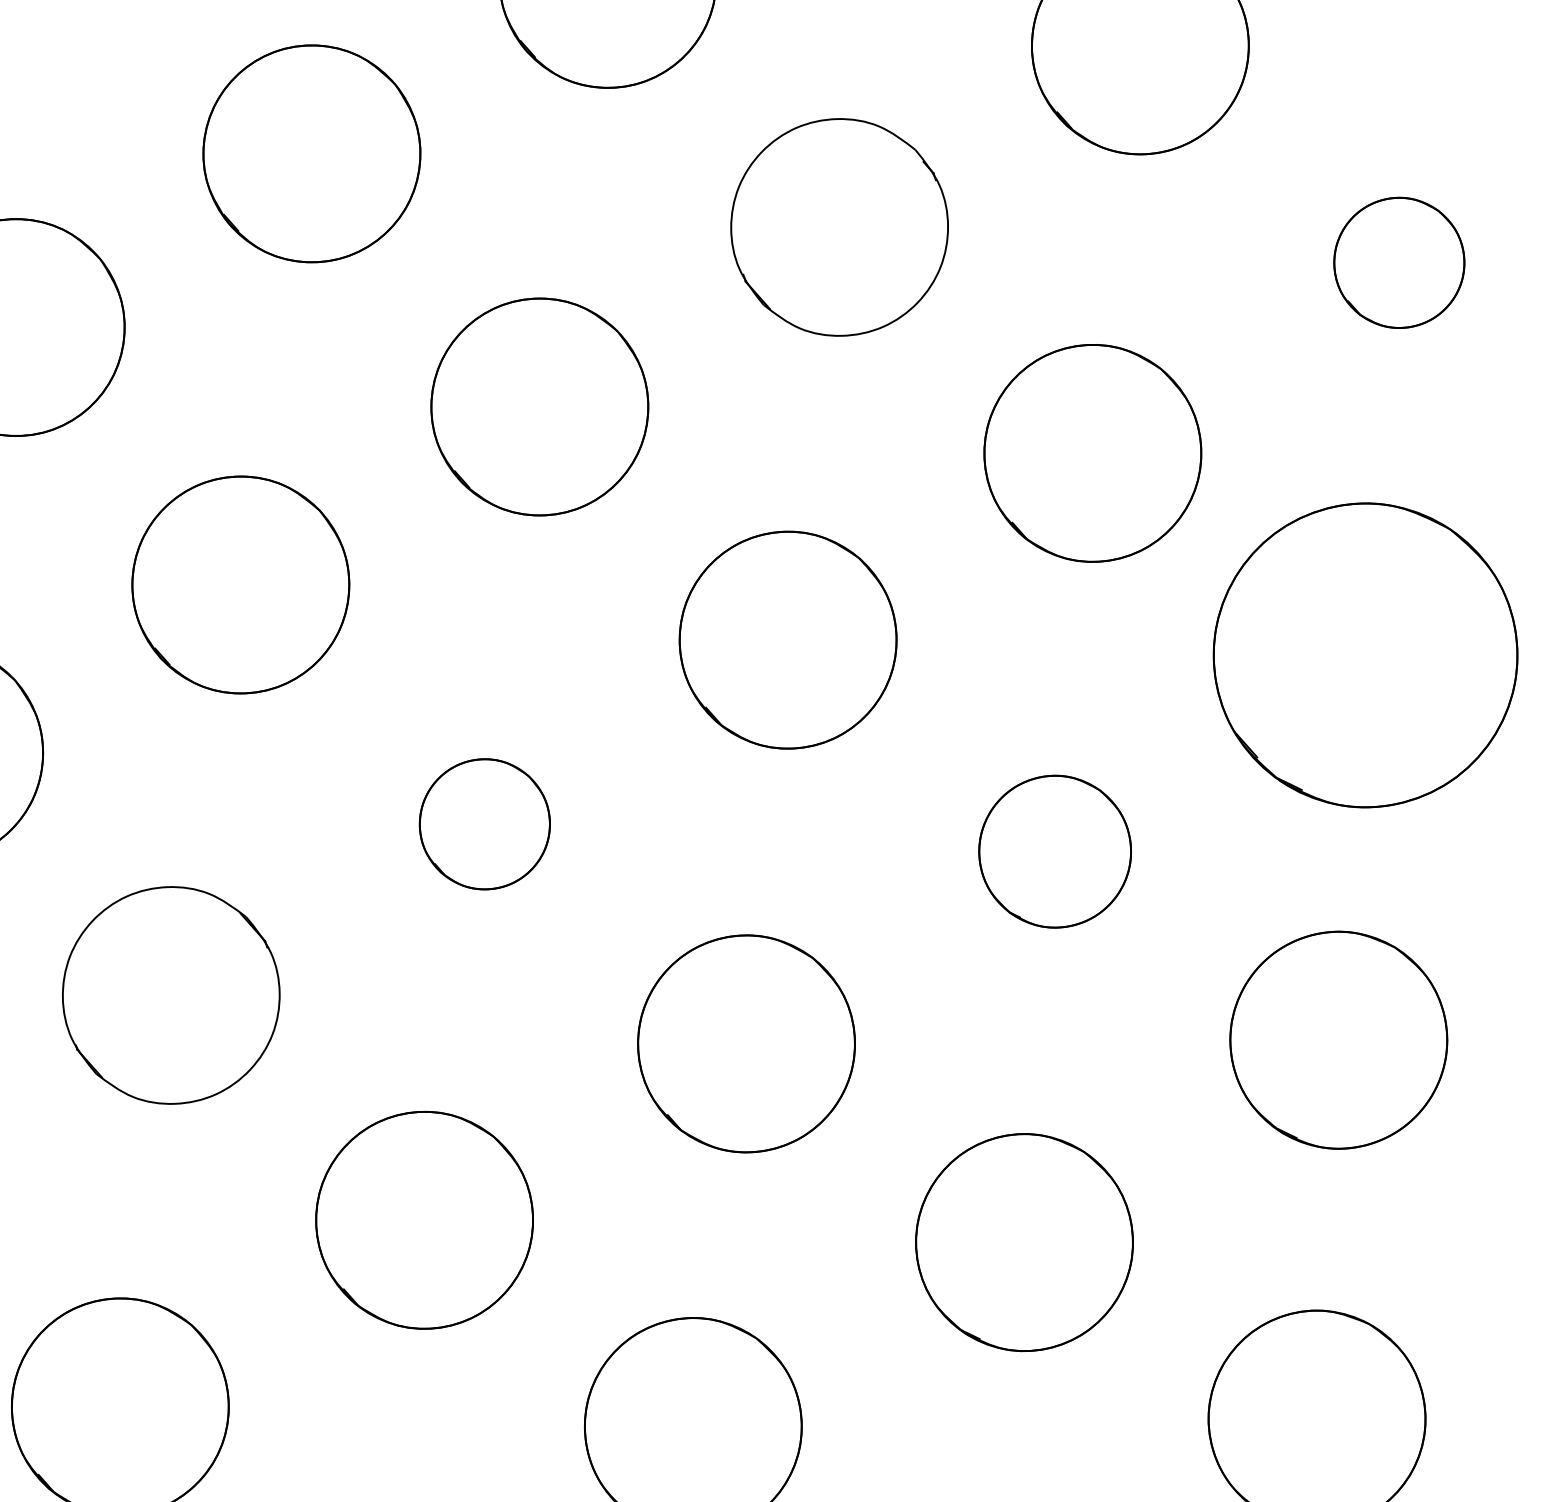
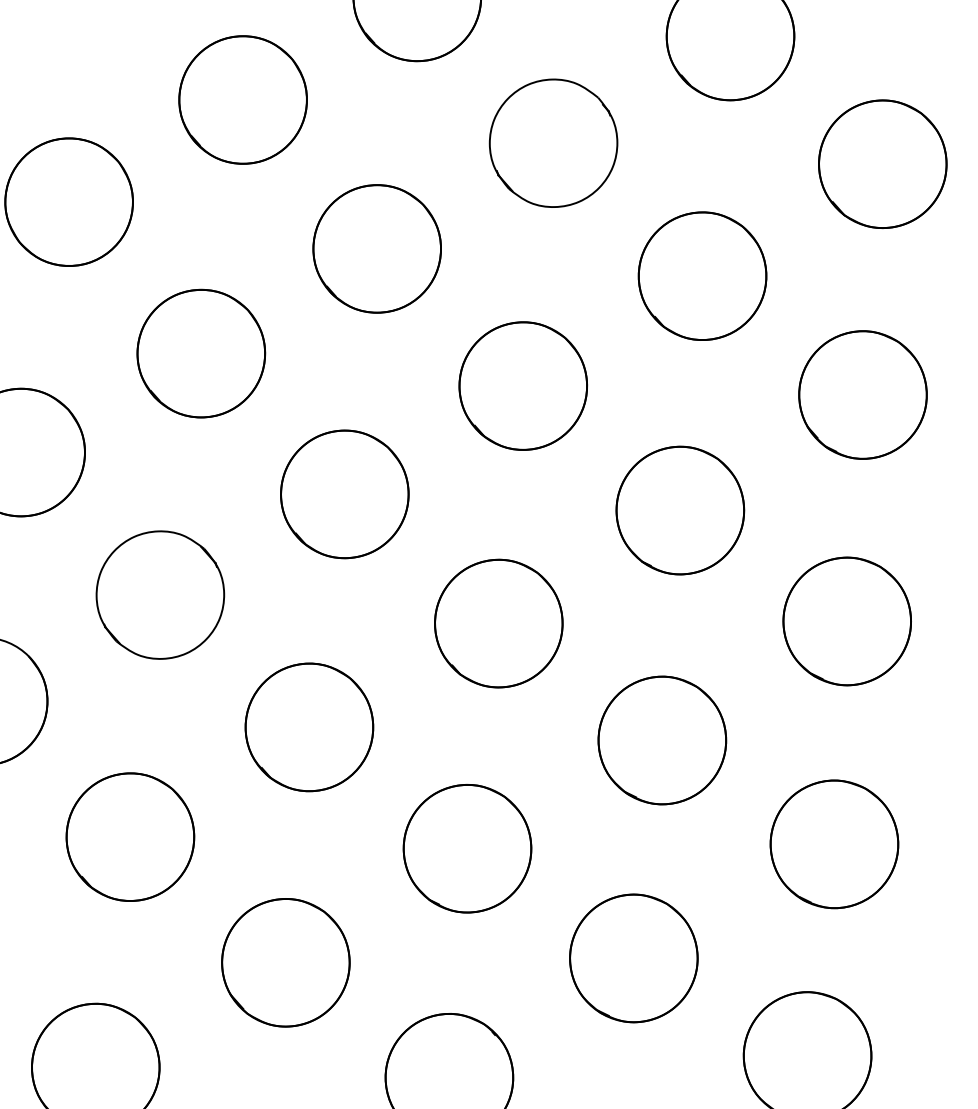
circle: (1398, 261) -> (882, 163), size x1.67
circle: (1364, 654) -> (862, 394), size x0.71
part: (484, 824) -> (344, 494), size x1.67
part: (1055, 851) -> (680, 510), size x1.43

